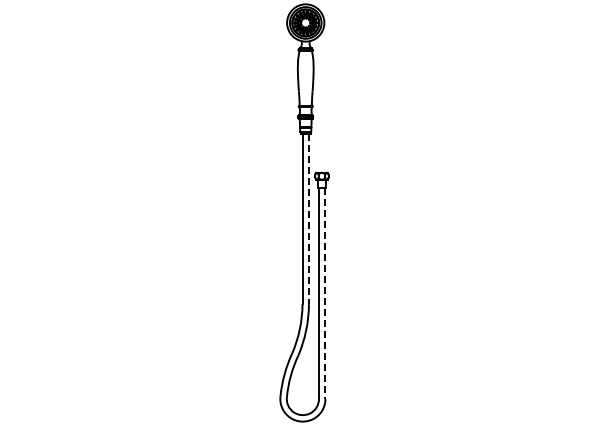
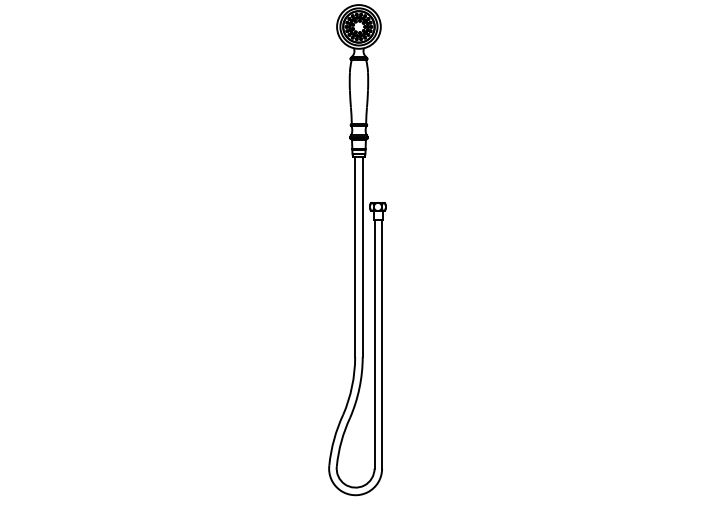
line: (308, 219) -> (362, 257), dashed -> solid
line: (325, 293) -> (382, 344), dashed -> solid

